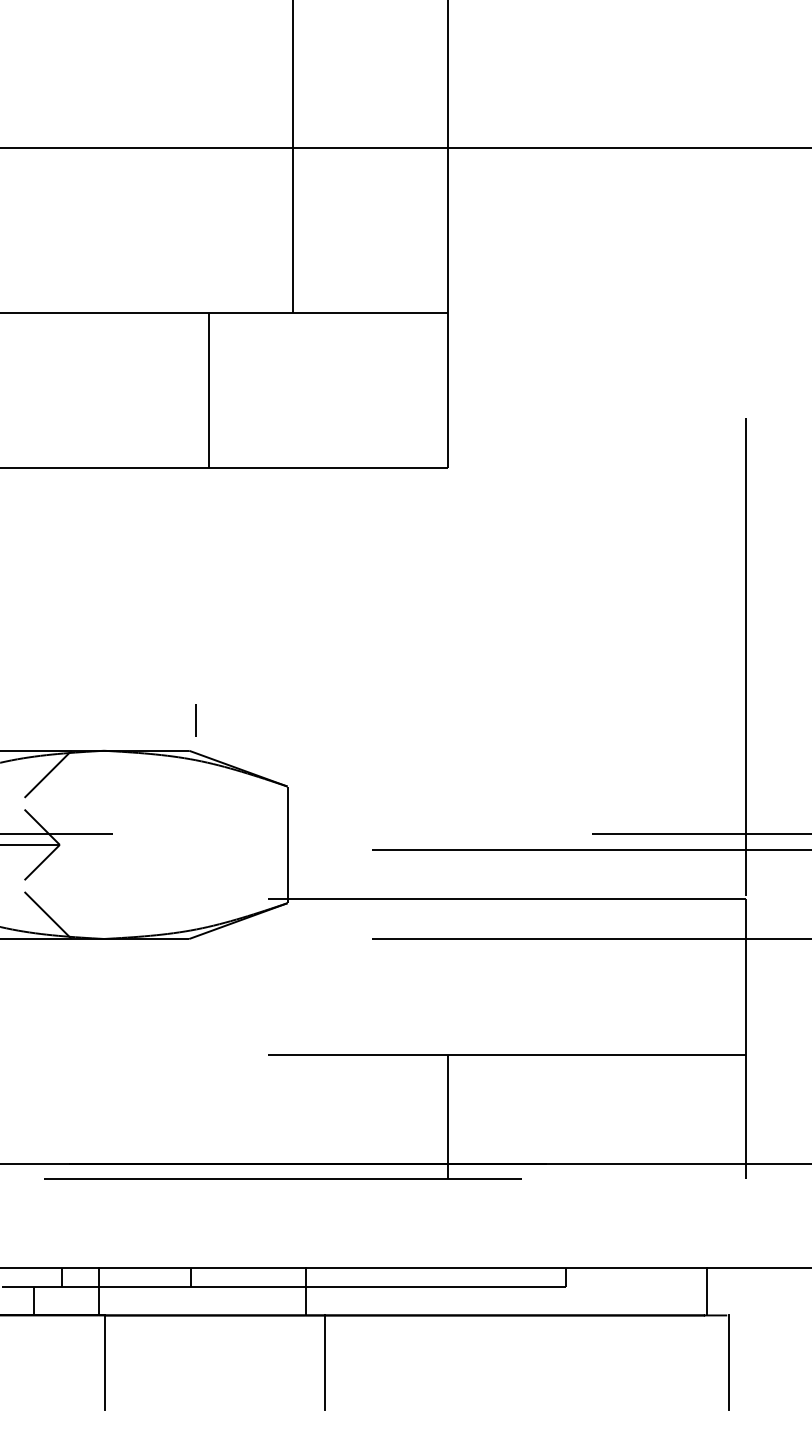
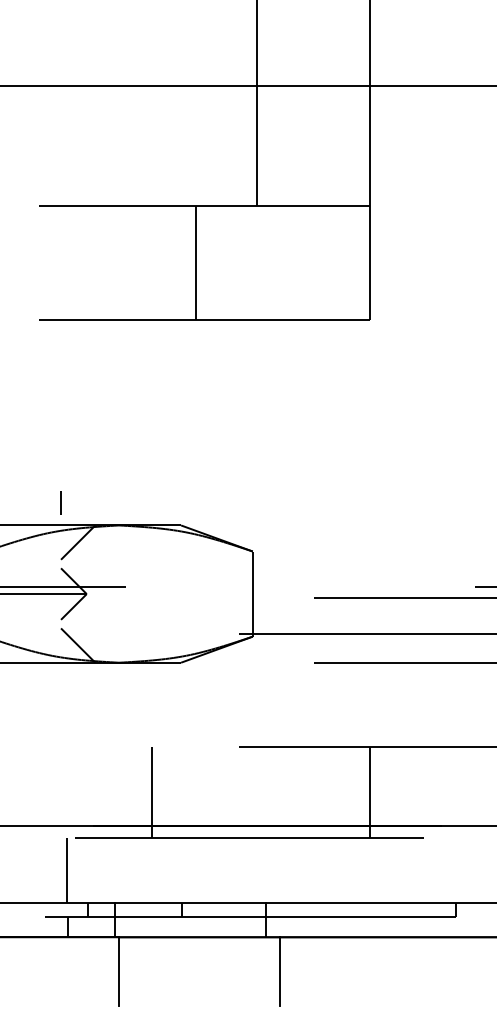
line: (195, 720) -> (60, 503), moved
line: (148, 1116) -> (151, 792), added
line: (32, 1223) -> (66, 870), added

